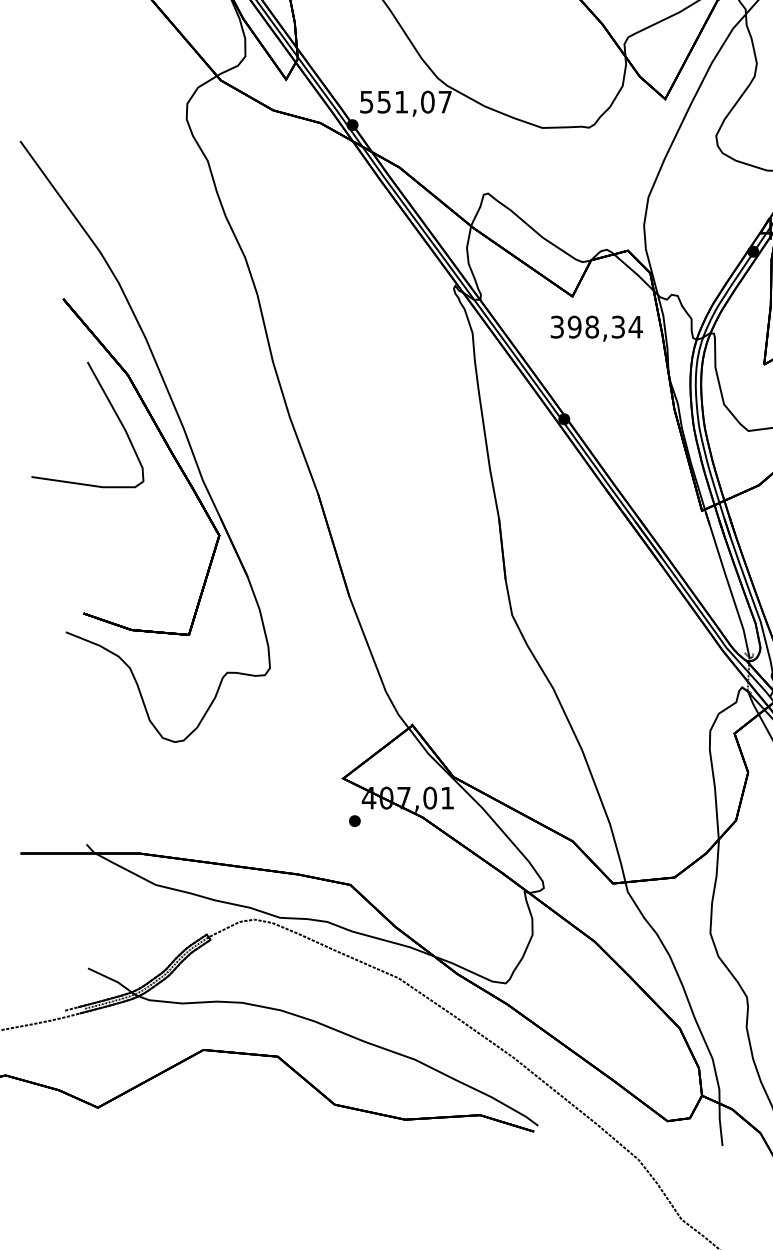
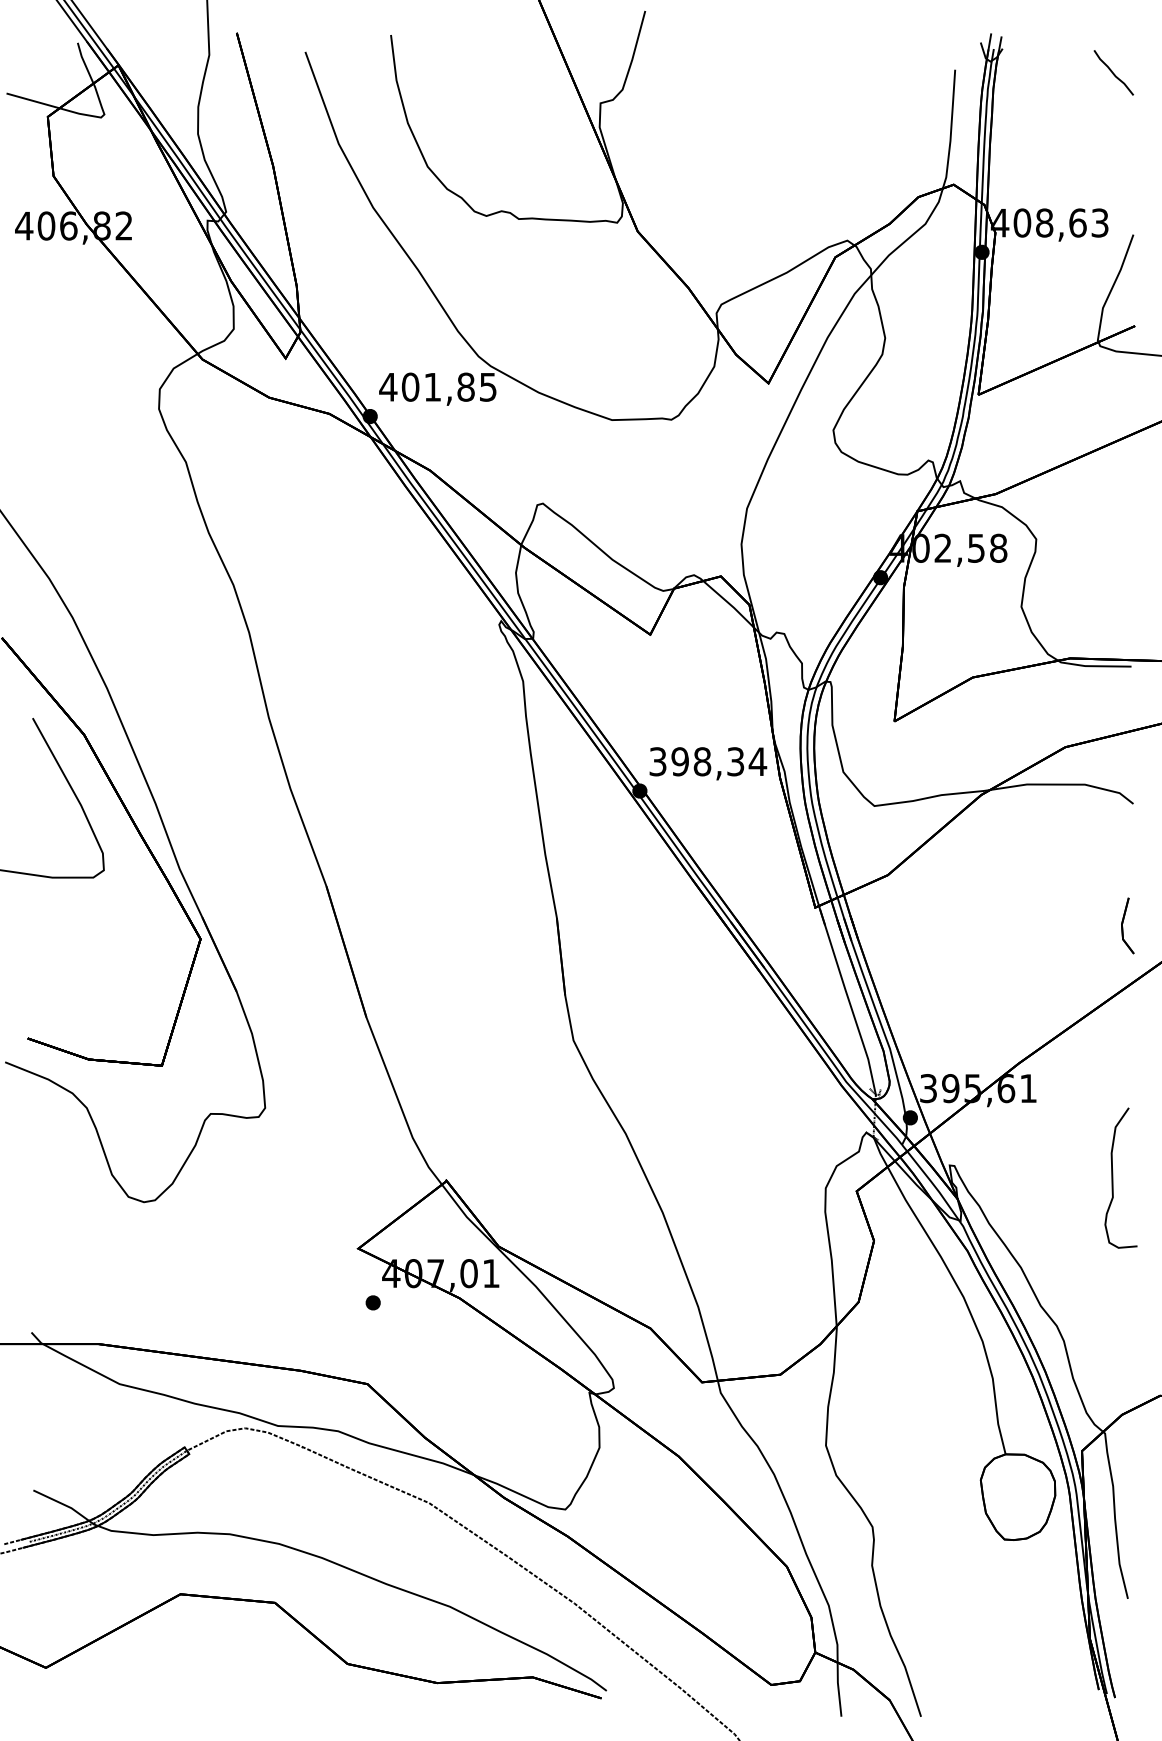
text: (405, 101) -> (437, 386), 551,07 -> 401,85
text: (596, 328) -> (708, 763), moved

